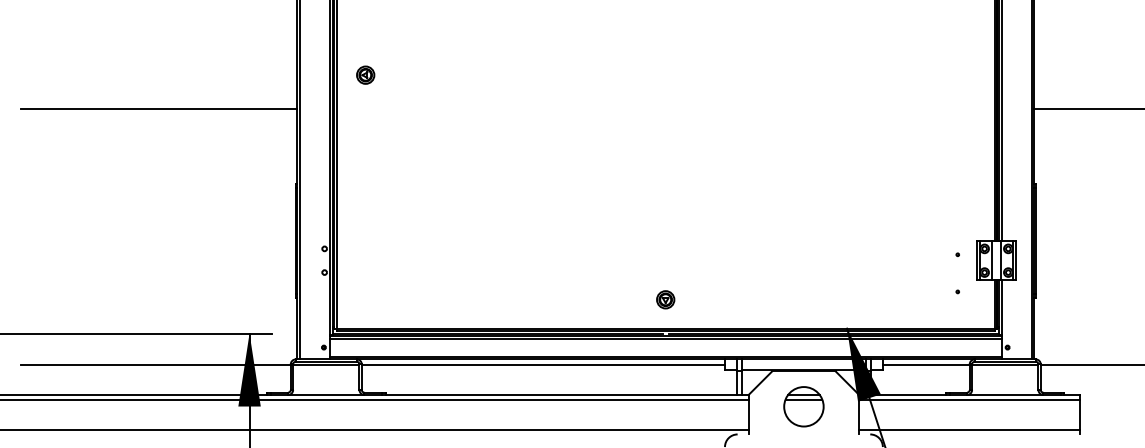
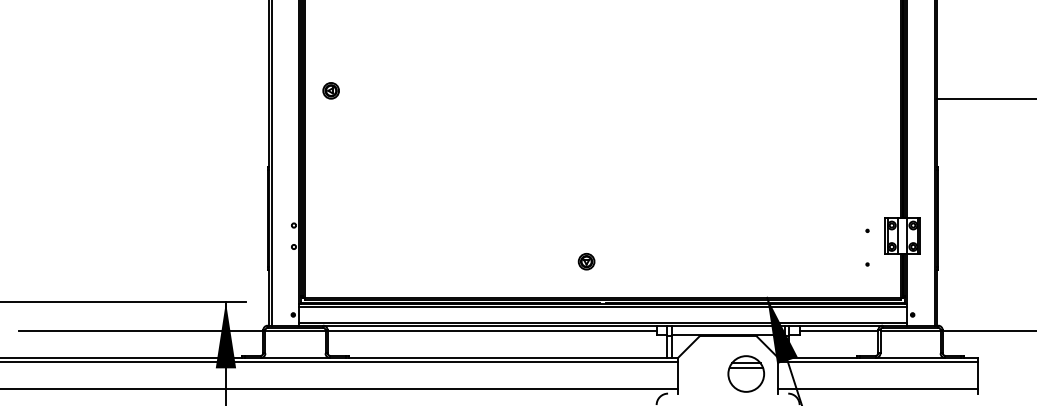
part: (365, 74) -> (330, 90), moved
line: (159, 109) -> (144, 99), removed
part: (665, 299) -> (586, 261), moved
part: (803, 406) -> (745, 373), moved

